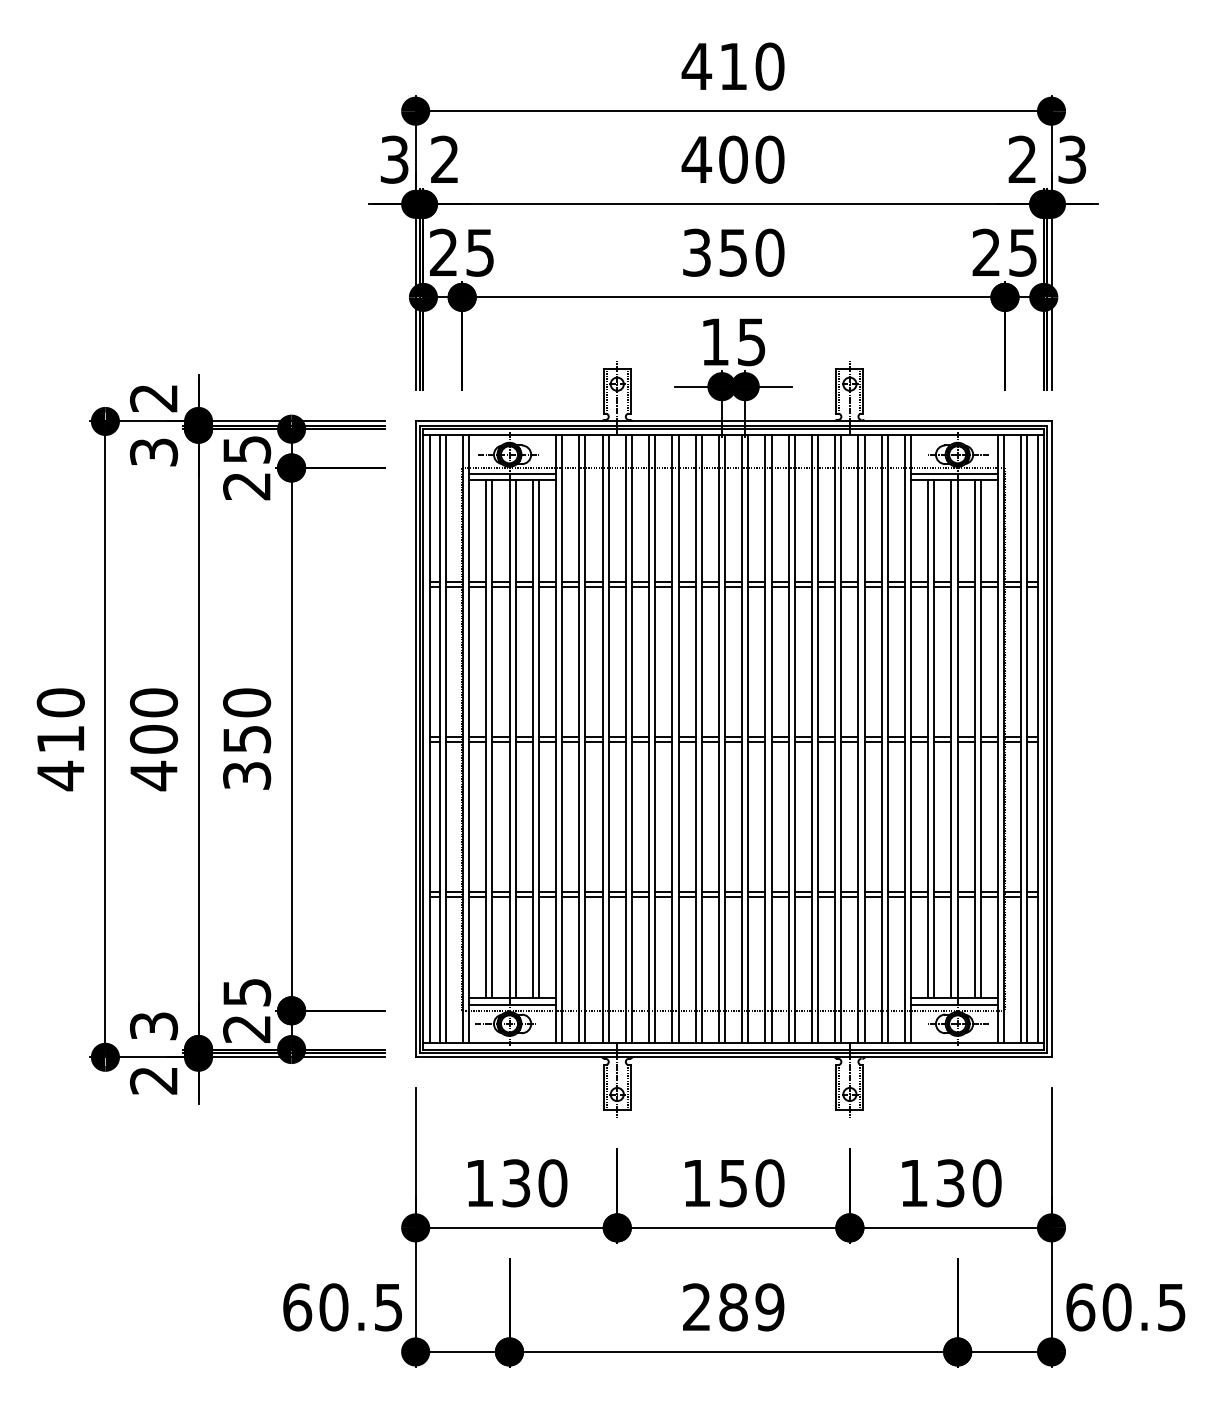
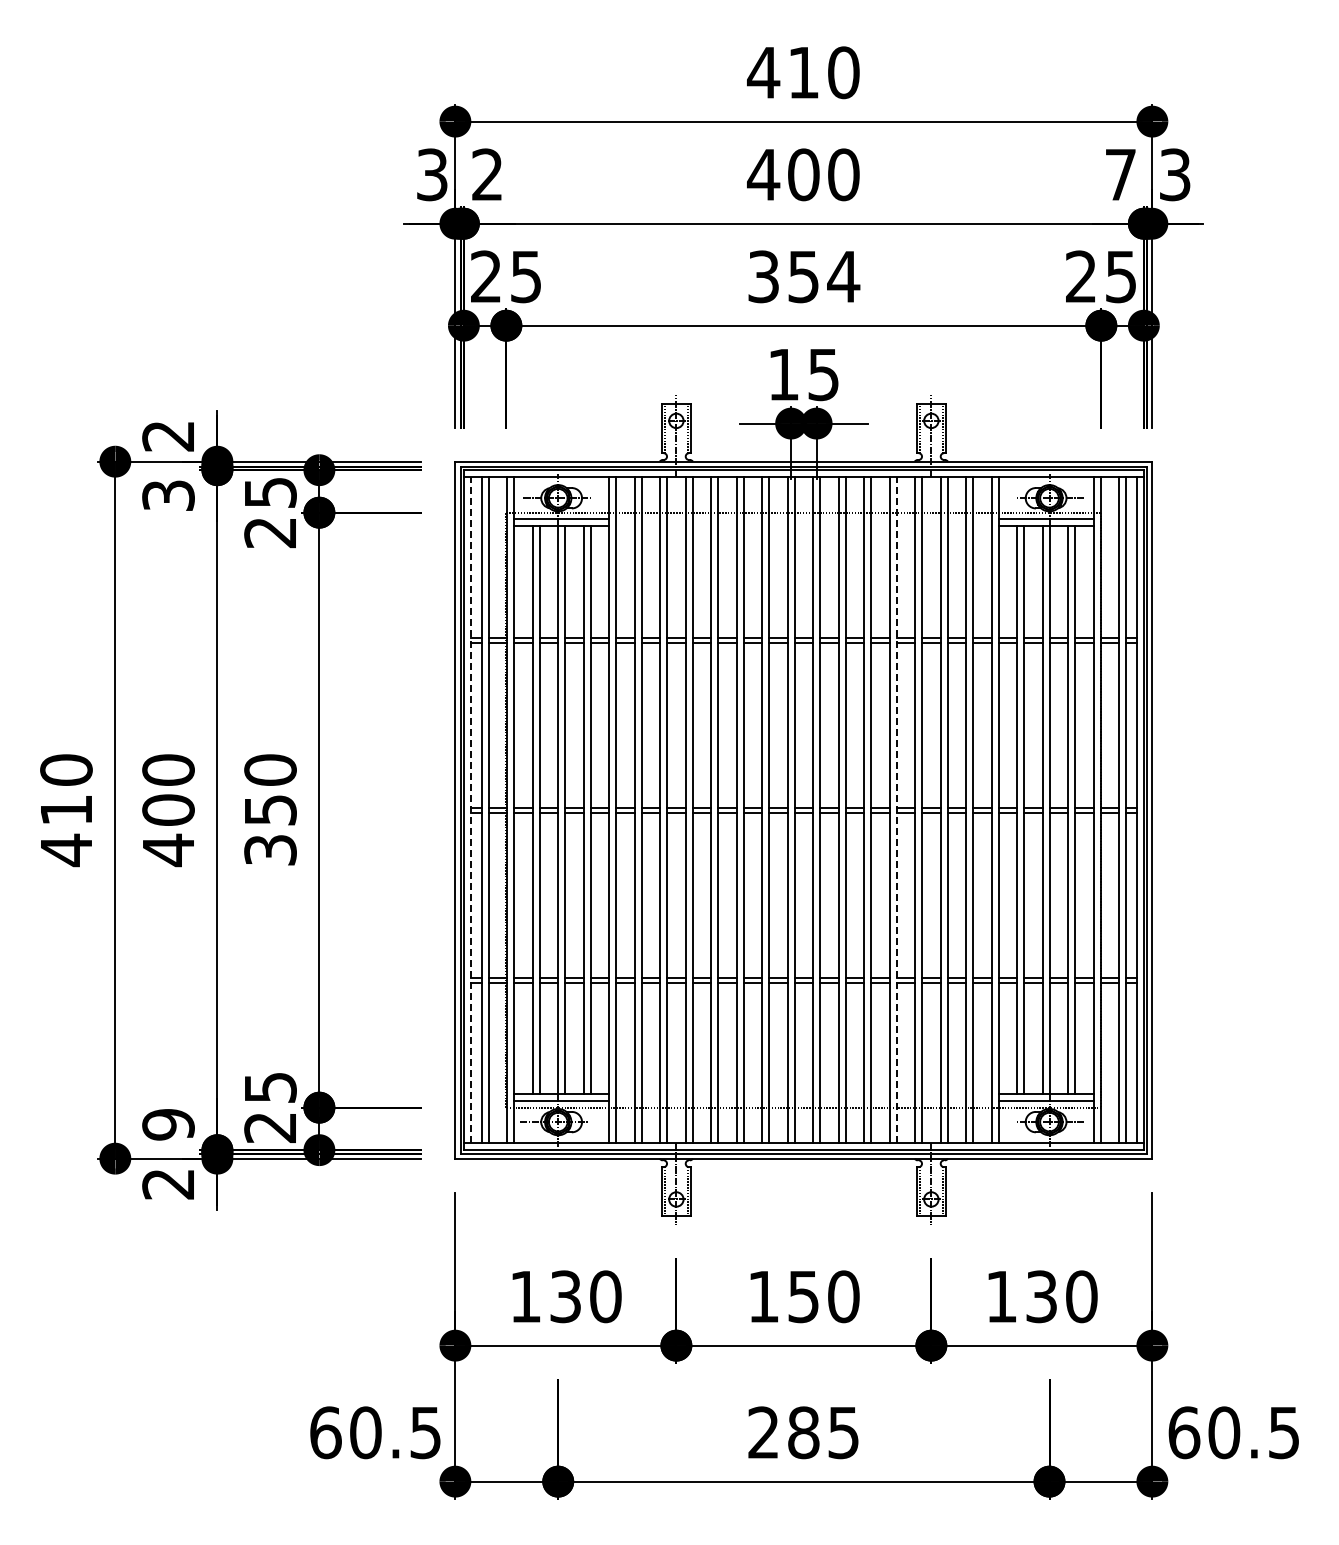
text: (1022, 159) -> (1120, 174), 2 -> 7
text: (769, 252) -> (843, 276), 350 -> 354
line: (429, 738) -> (470, 809), solid -> dashed
line: (818, 738) -> (896, 809), solid -> dashed
text: (153, 1026) -> (168, 1124), 3 -> 9
text: (769, 1307) -> (843, 1432), 289 -> 285

